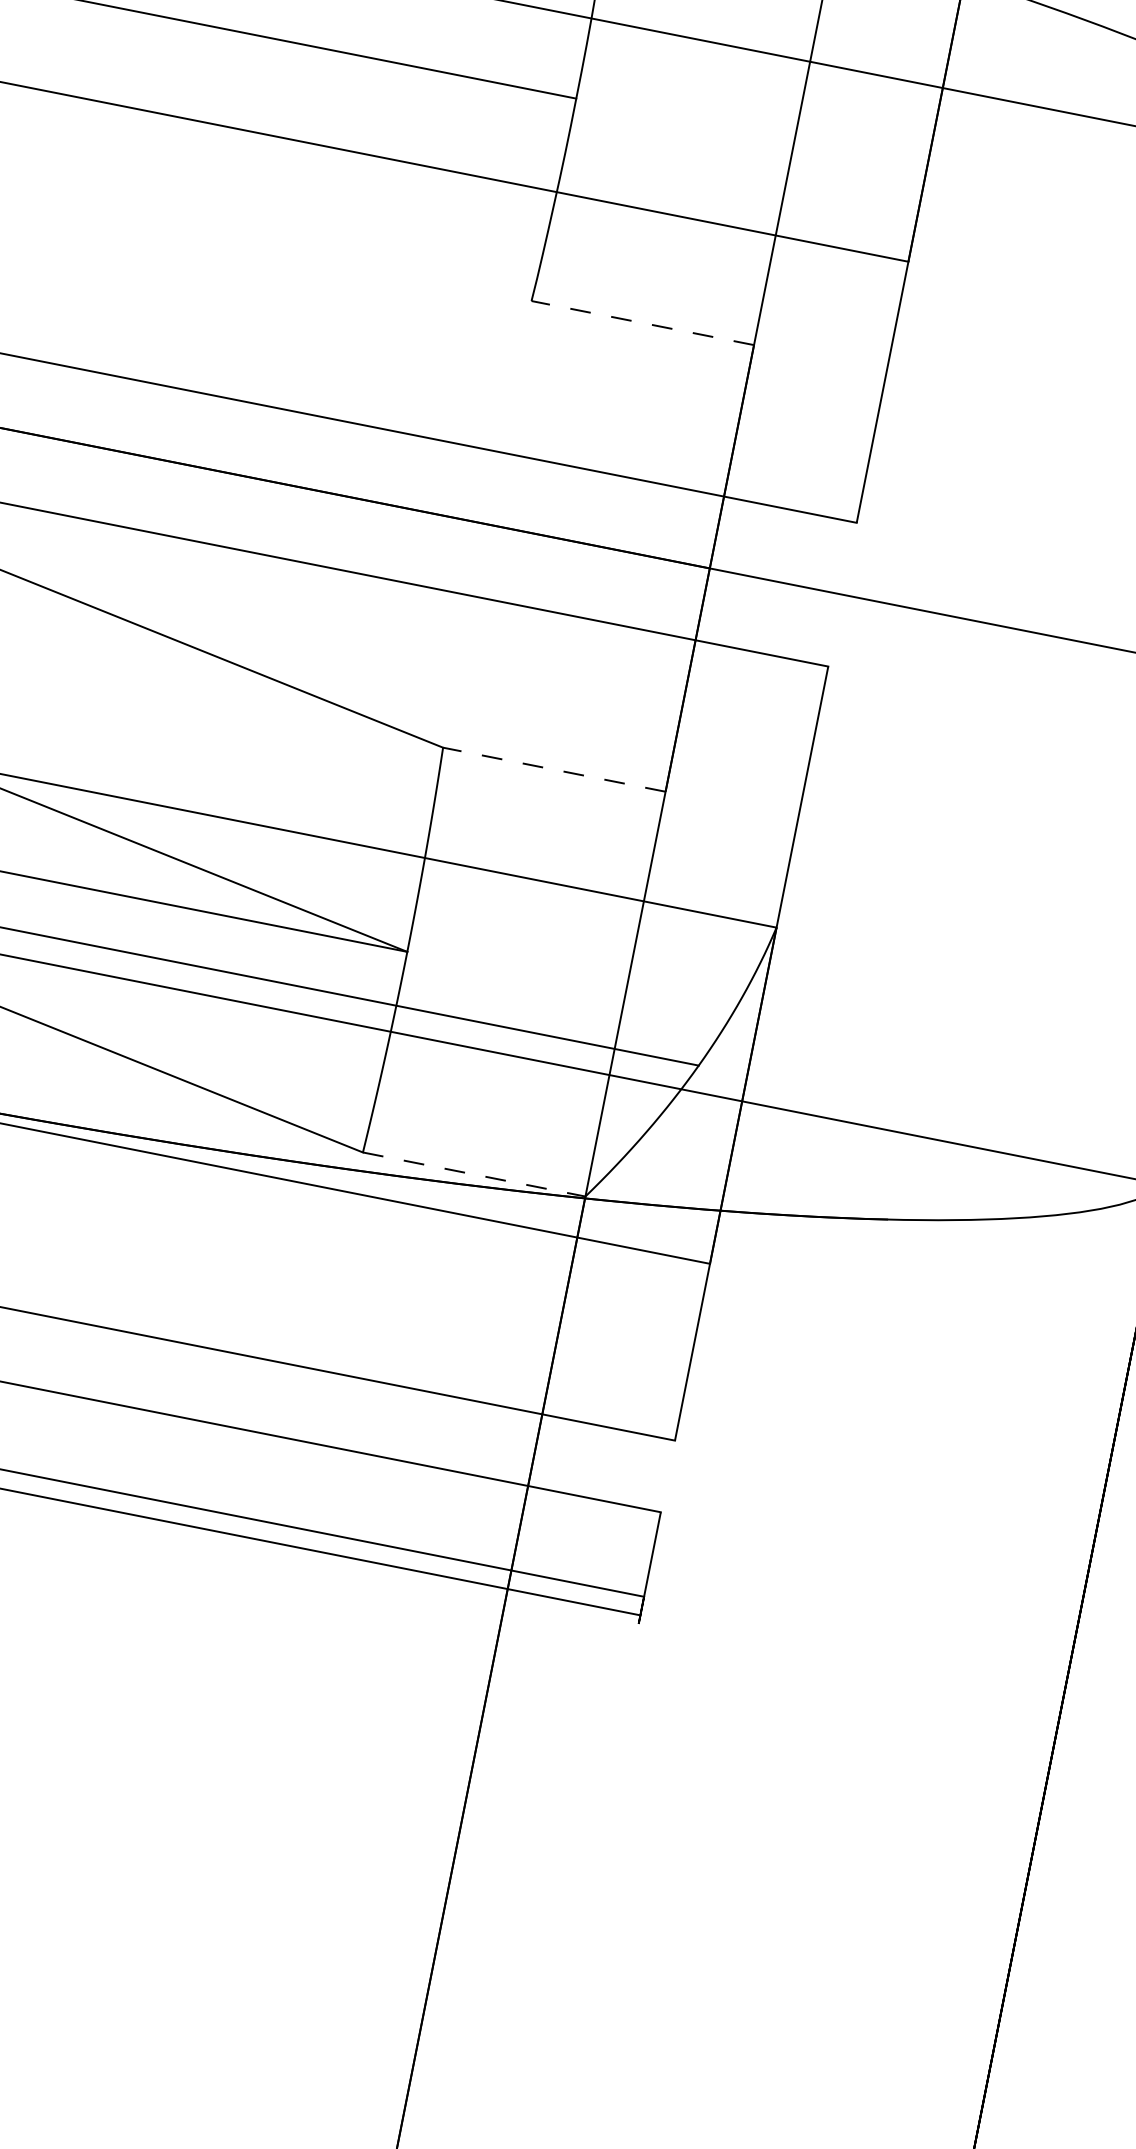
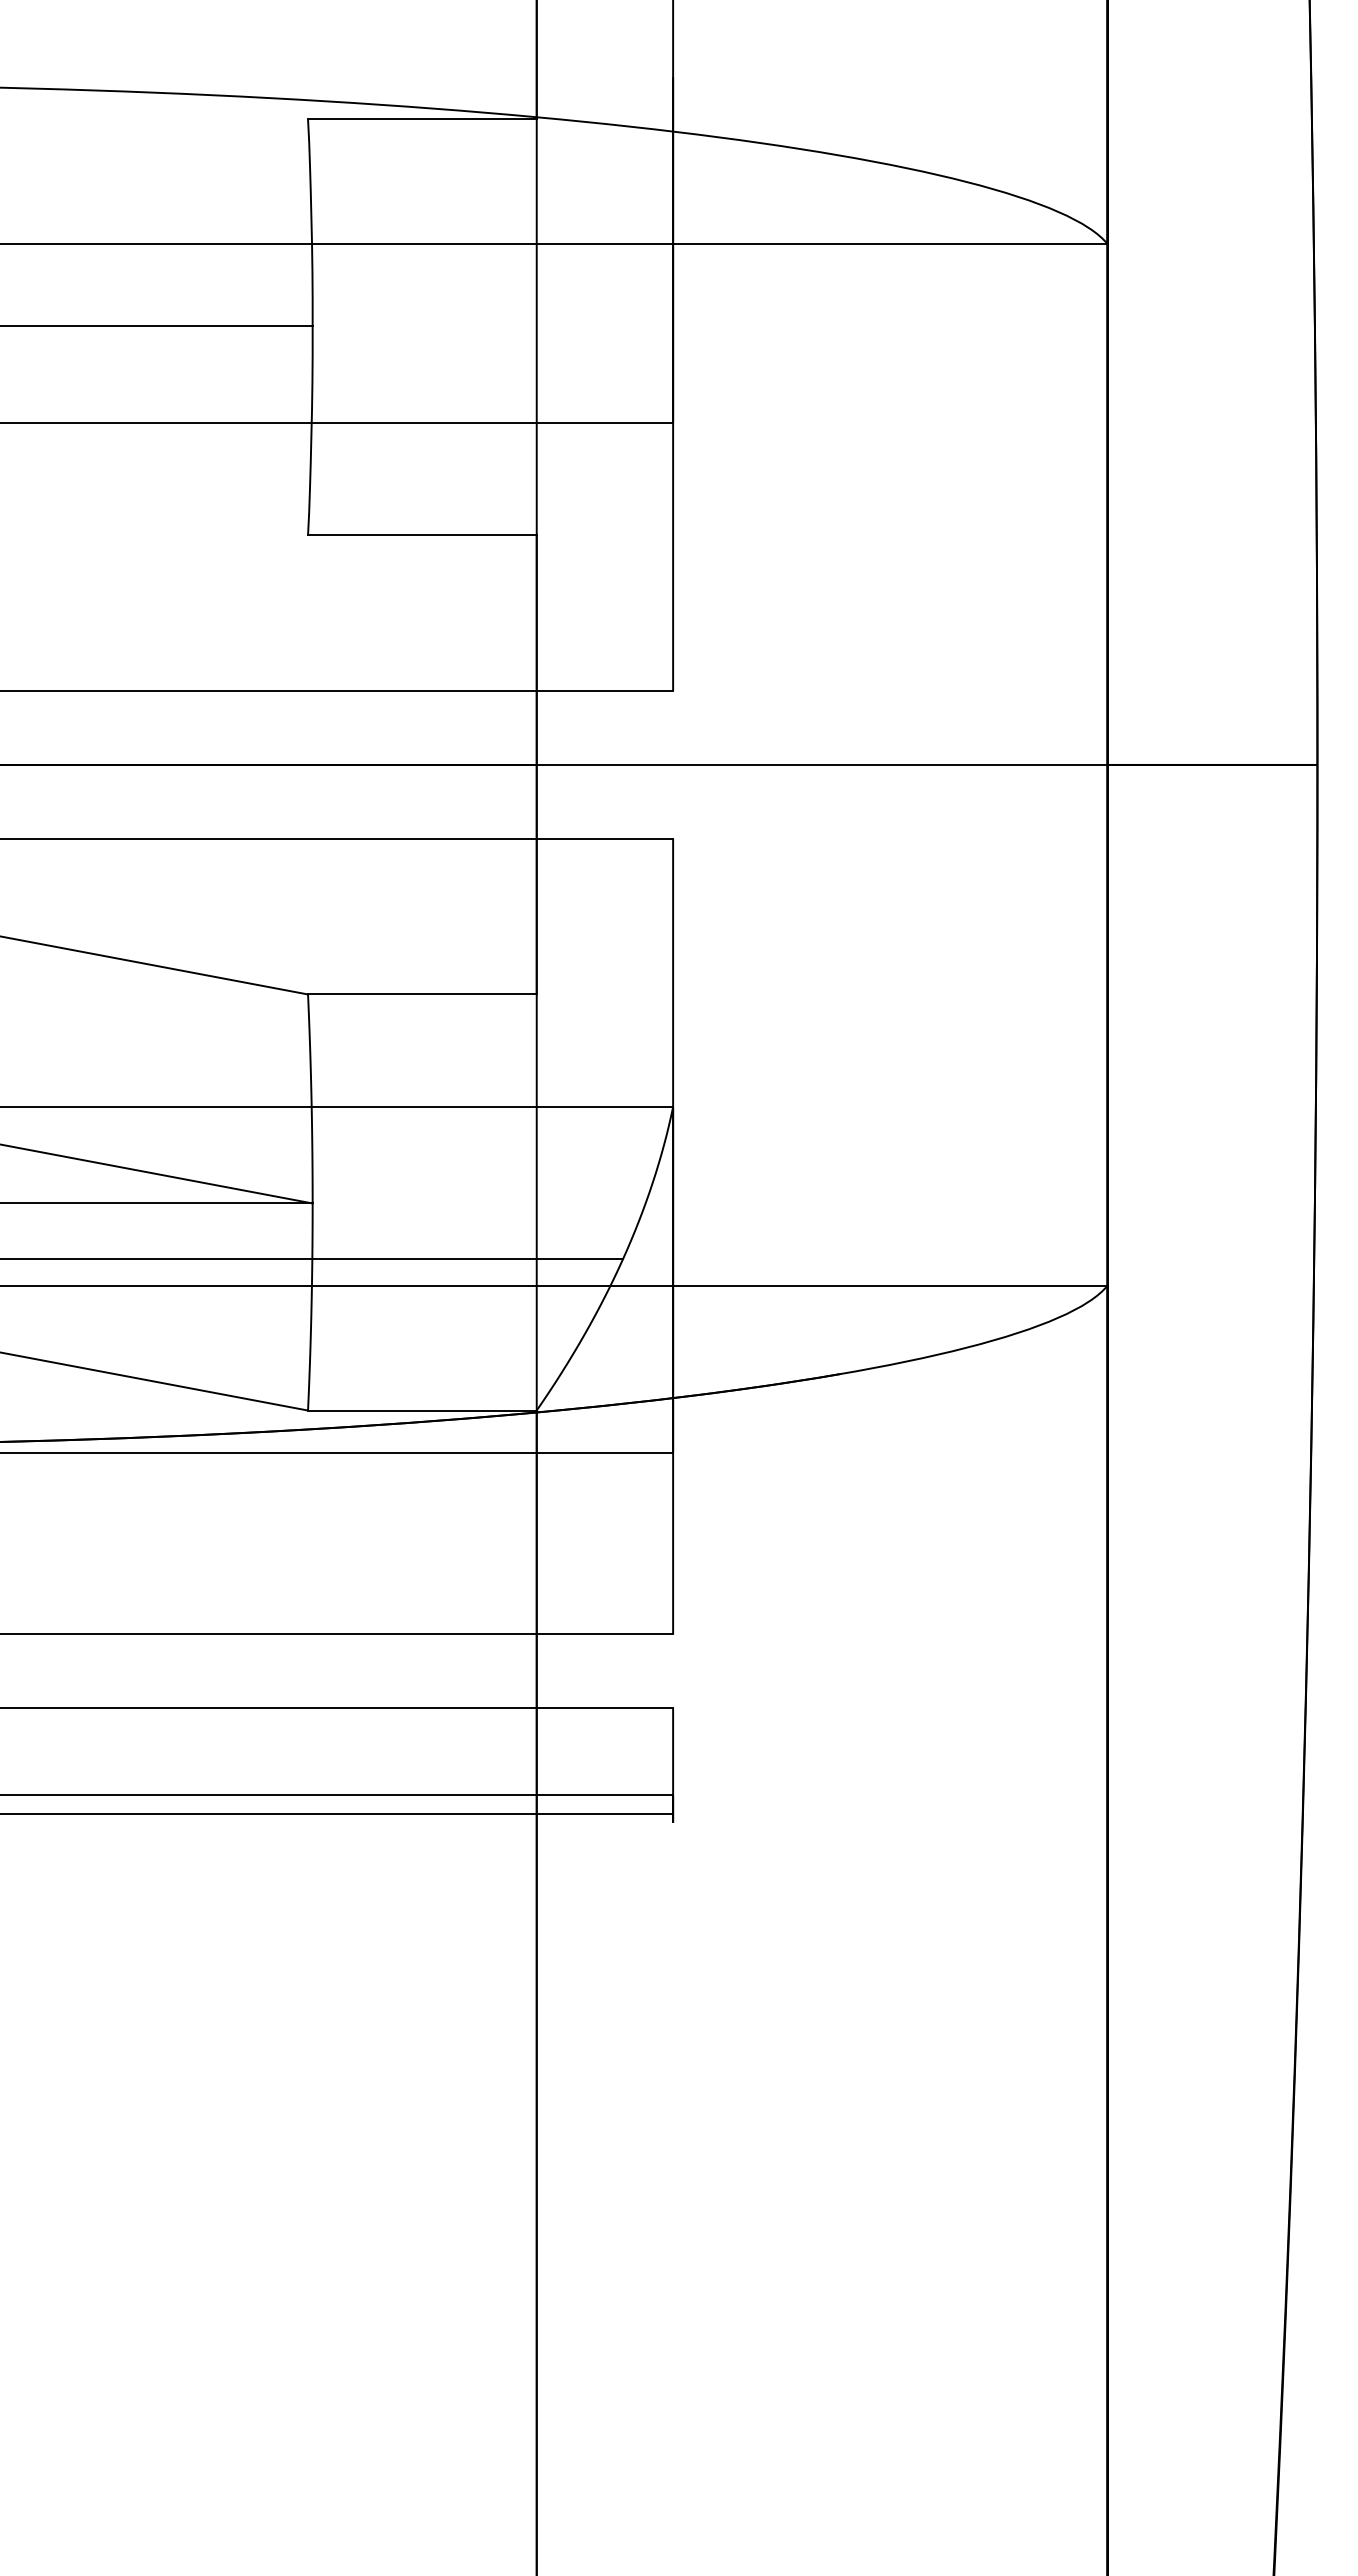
line: (641, 322) -> (421, 535), dashed -> solid
line: (553, 769) -> (421, 994), dashed -> solid
line: (474, 1174) -> (422, 1410), dashed -> solid

